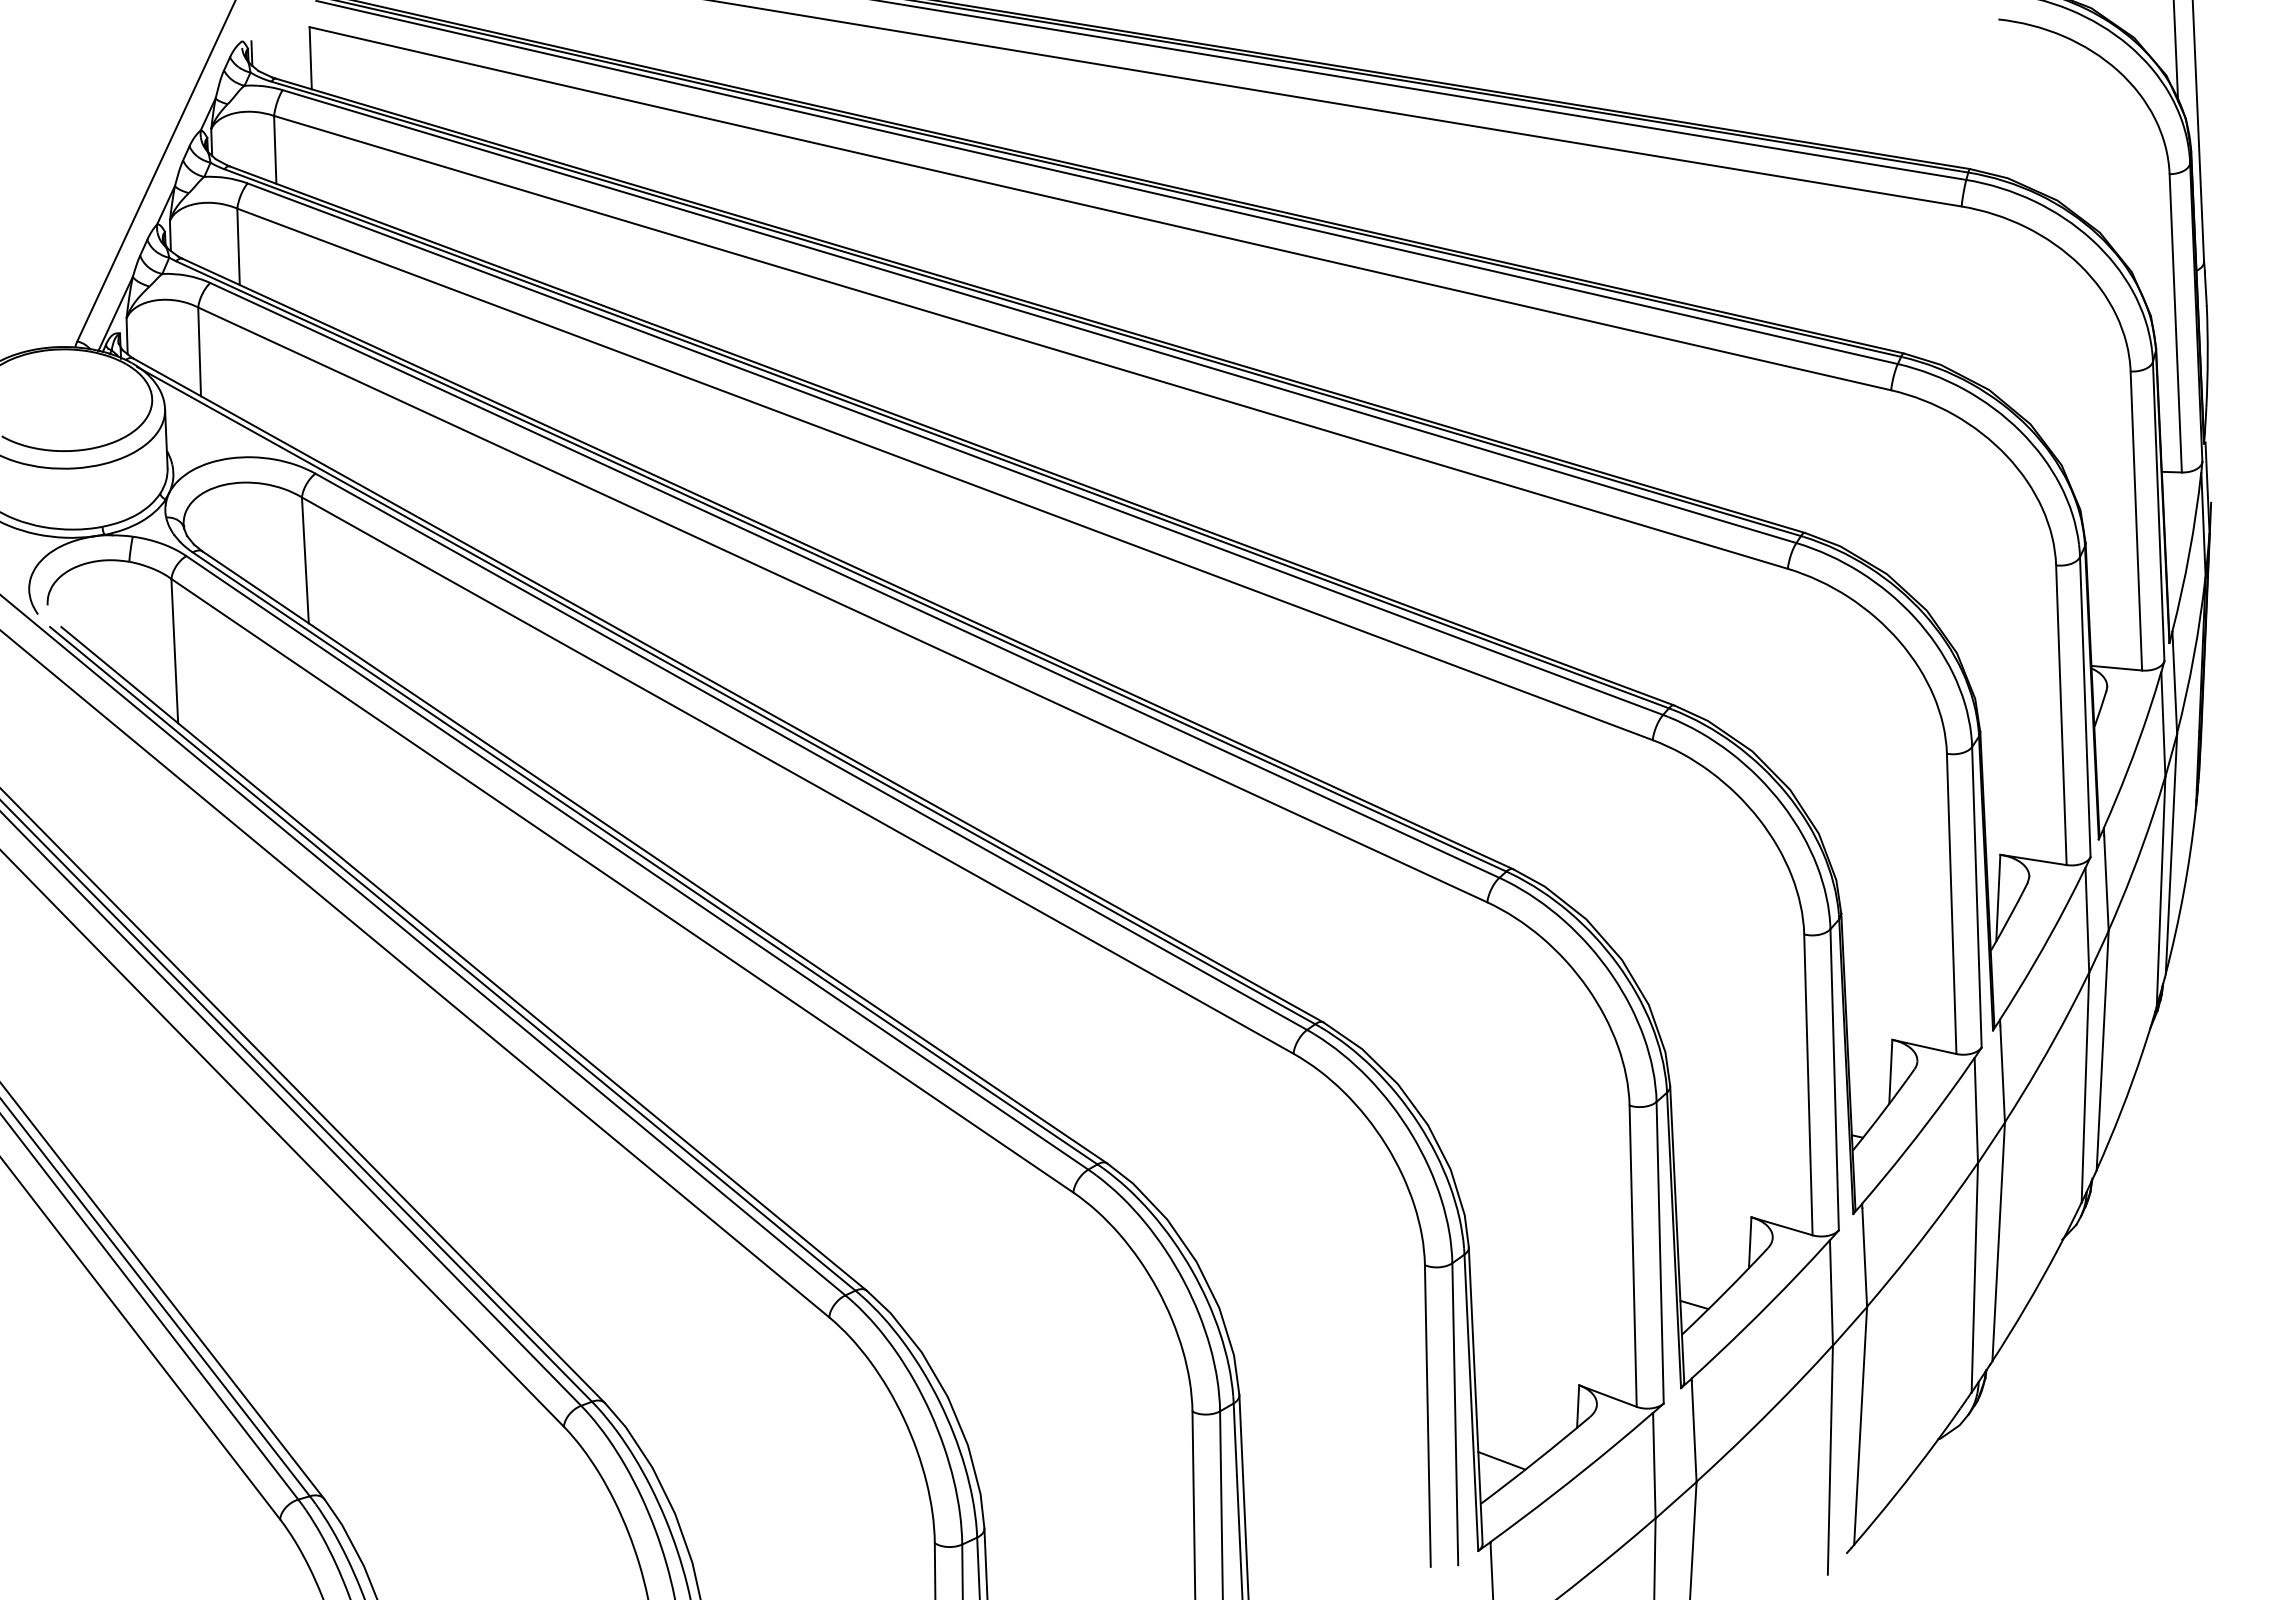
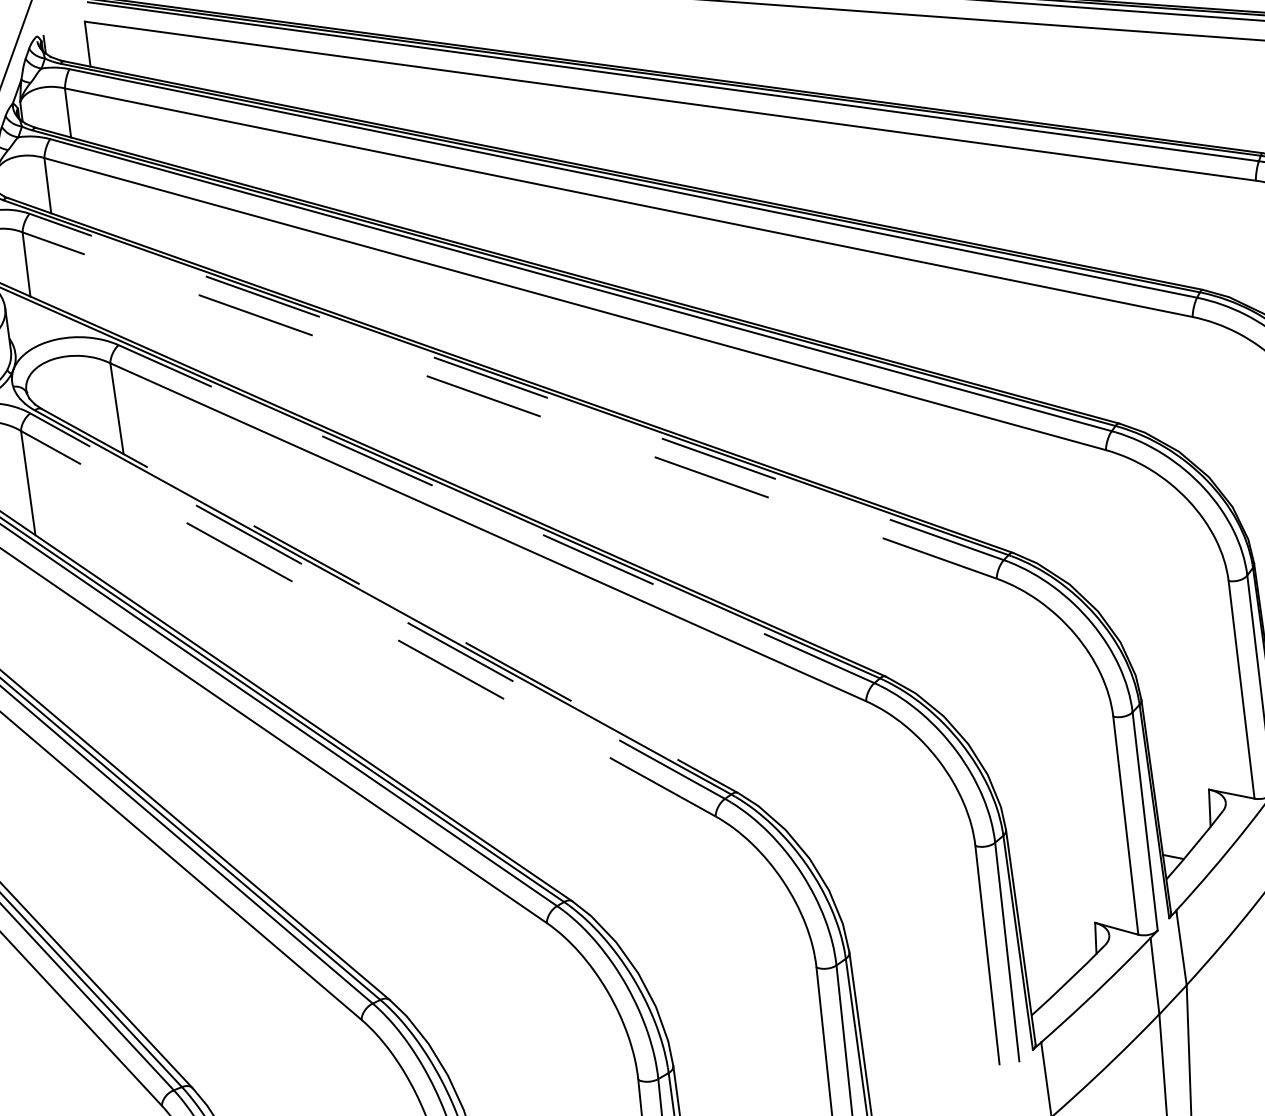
line: (854, 580) -> (516, 387), solid -> dashed
line: (842, 604) -> (509, 405), solid -> dashed
line: (810, 751) -> (495, 513), solid -> dashed
line: (655, 857) -> (390, 601), solid -> dashed
line: (636, 862) -> (377, 605), solid -> dashed
line: (621, 885) -> (367, 623), solid -> dashed
line: (1501, 1460) -> (1043, 982), removed

